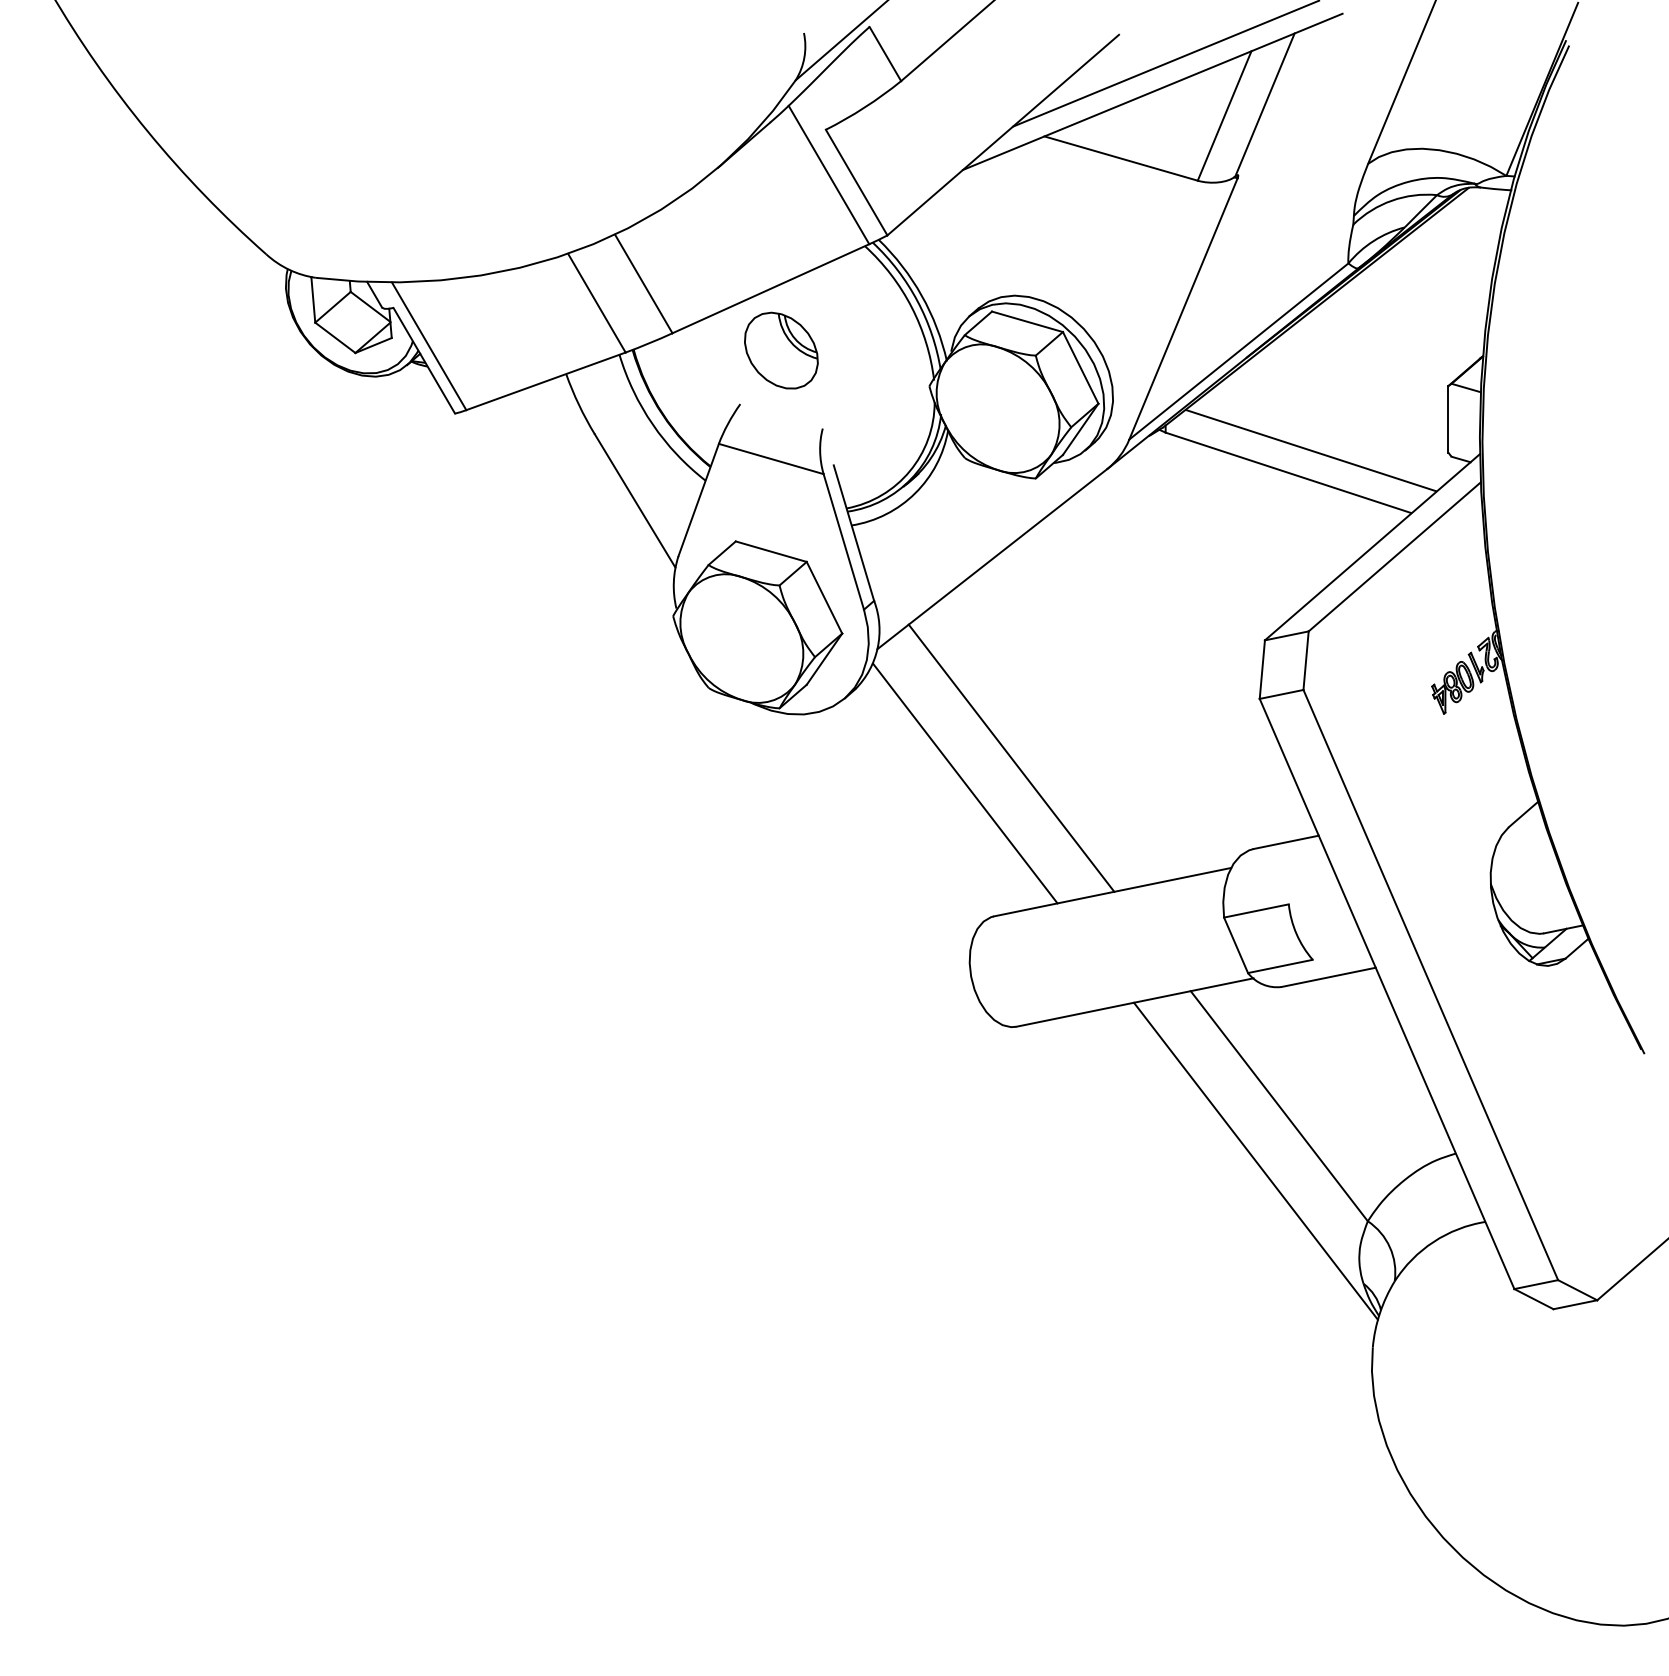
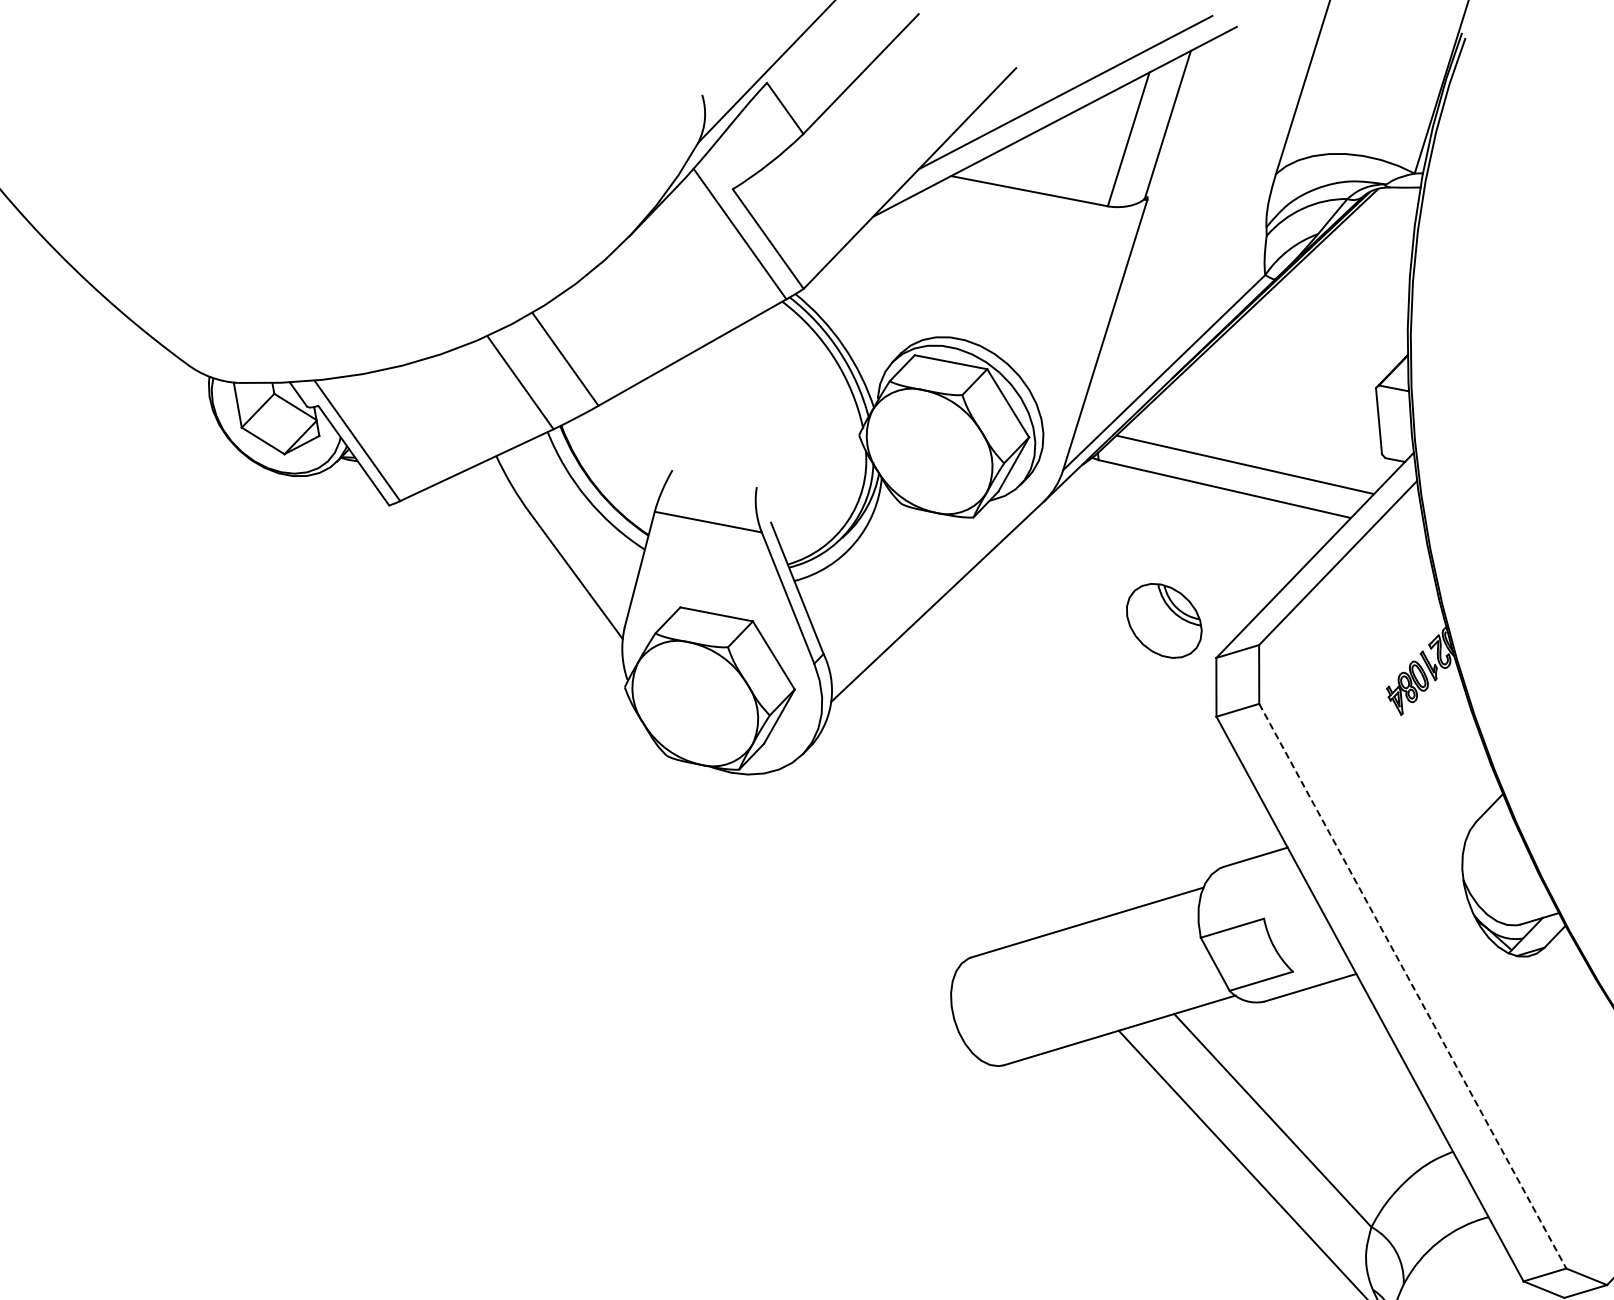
part: (781, 350) -> (1164, 620), moved
line: (1011, 757) -> (974, 797), removed
line: (965, 783) -> (931, 827), removed
line: (1431, 985) -> (1413, 986), solid -> dashed

